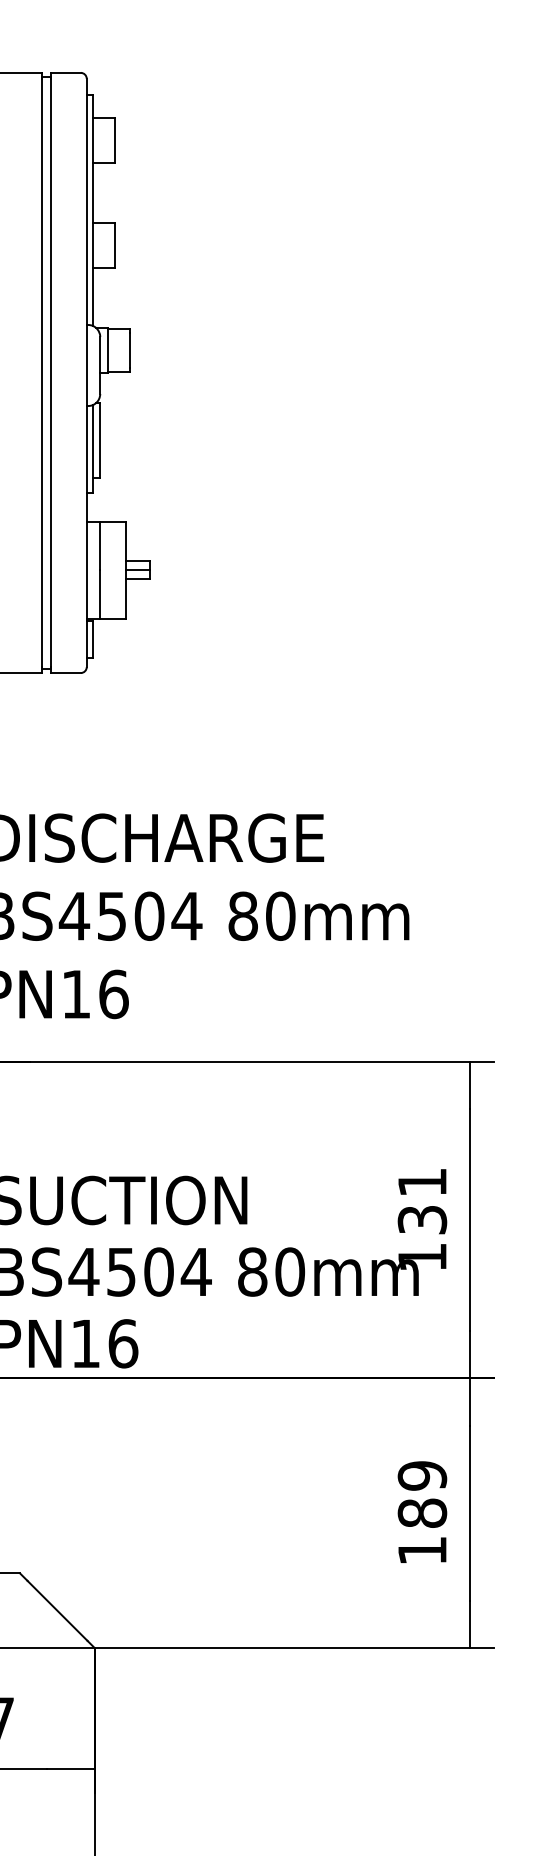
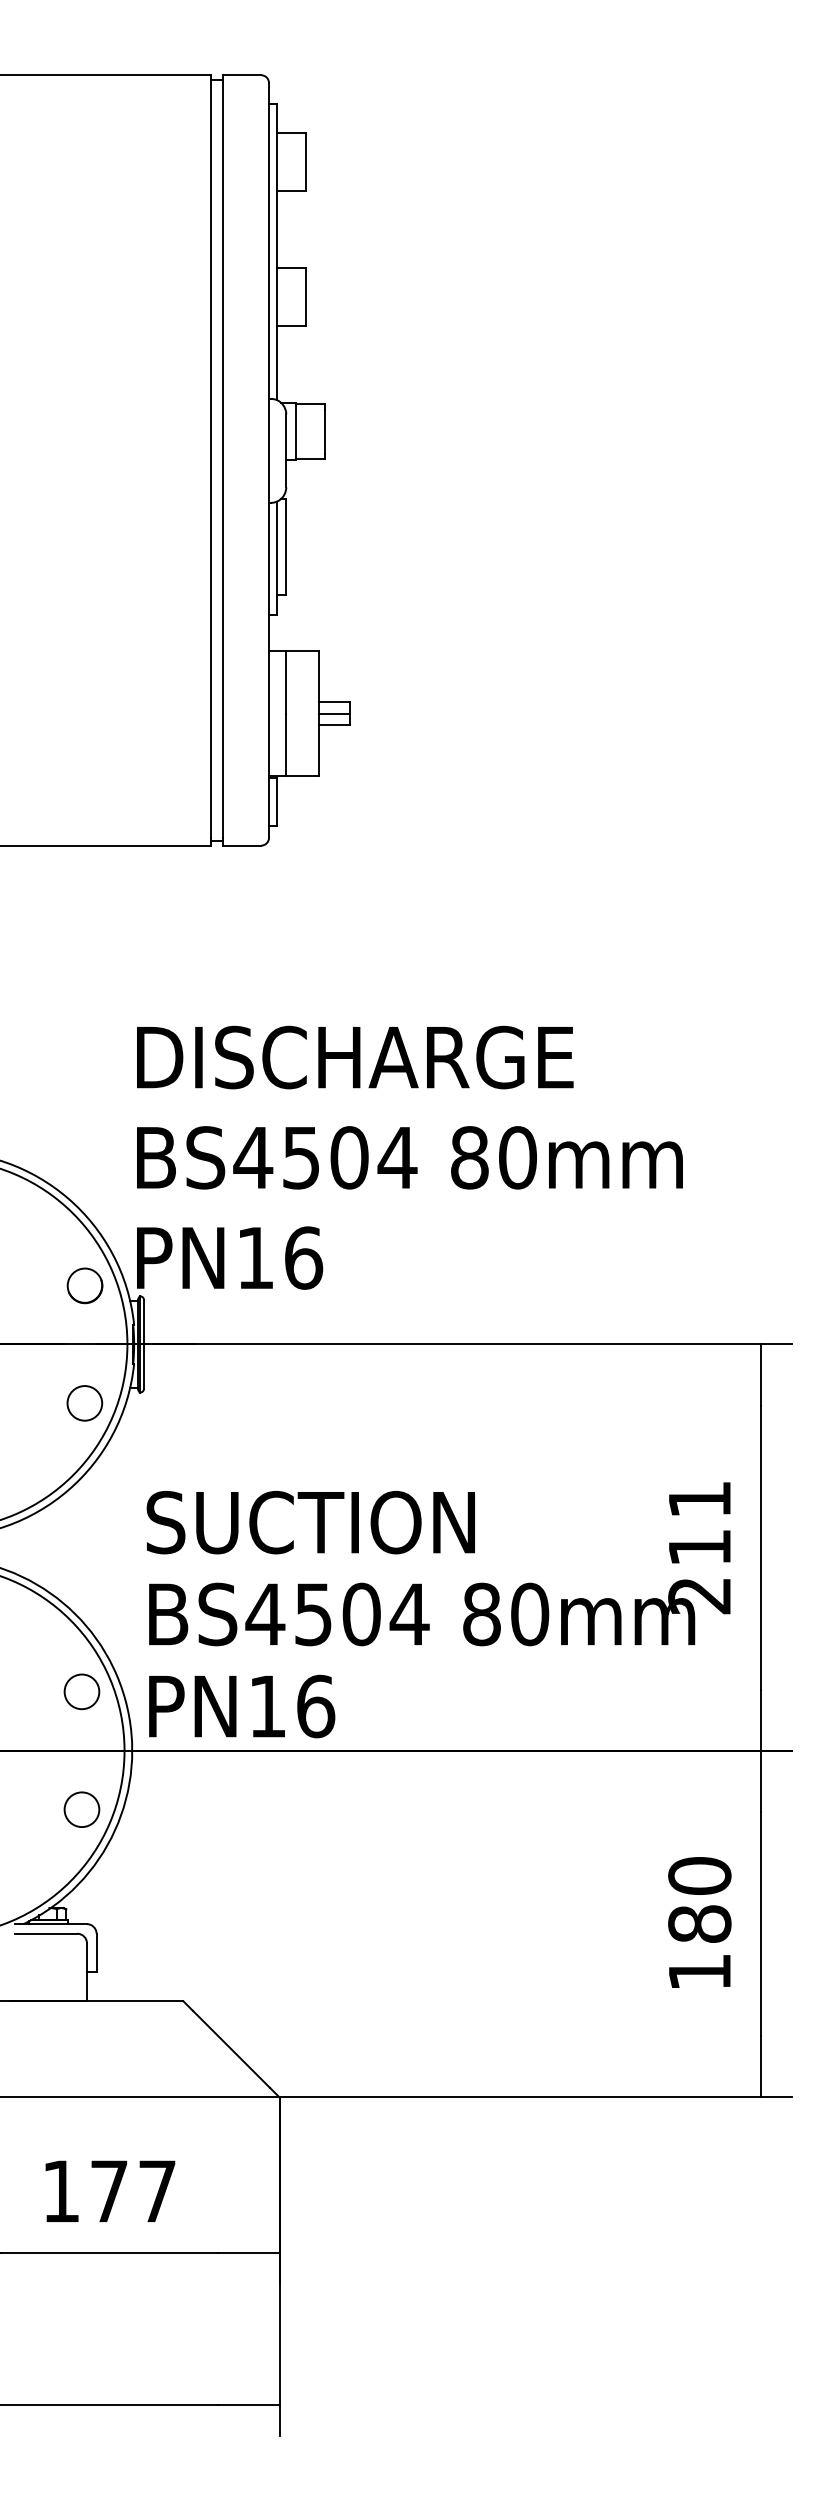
text: (422, 1238) -> (699, 1571), 131 -> 211
text: (422, 1476) -> (699, 1876), 189 -> 180

